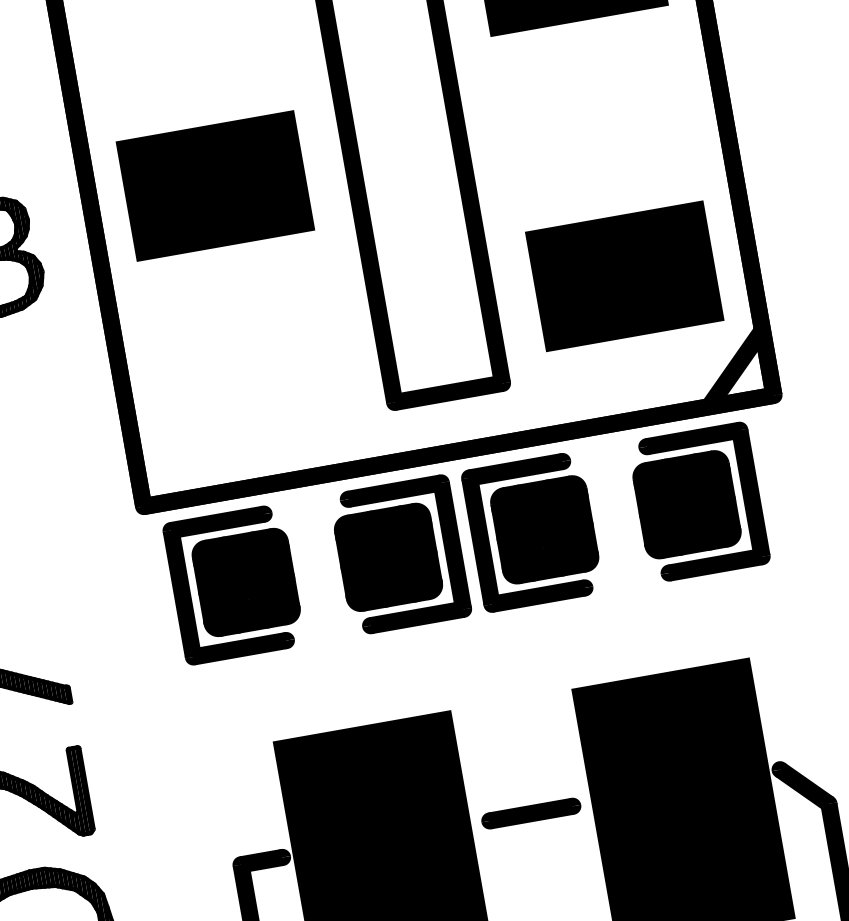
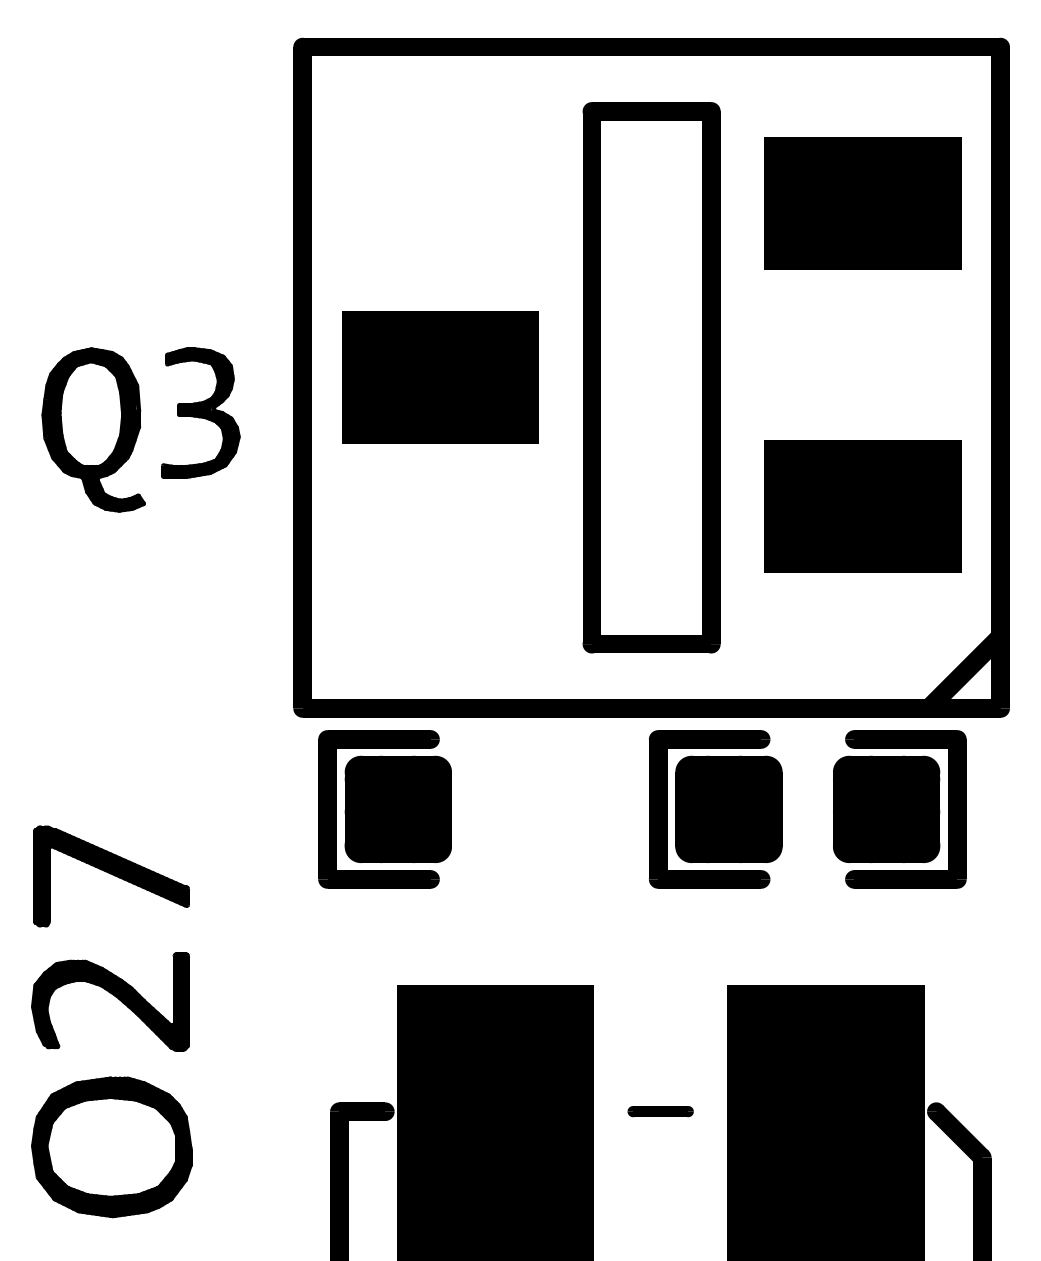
part: (624, 276) -> (862, 506), moved
part: (399, 555) -> (568, 809), removed
part: (530, 813) -> (660, 1111), size x0.6

